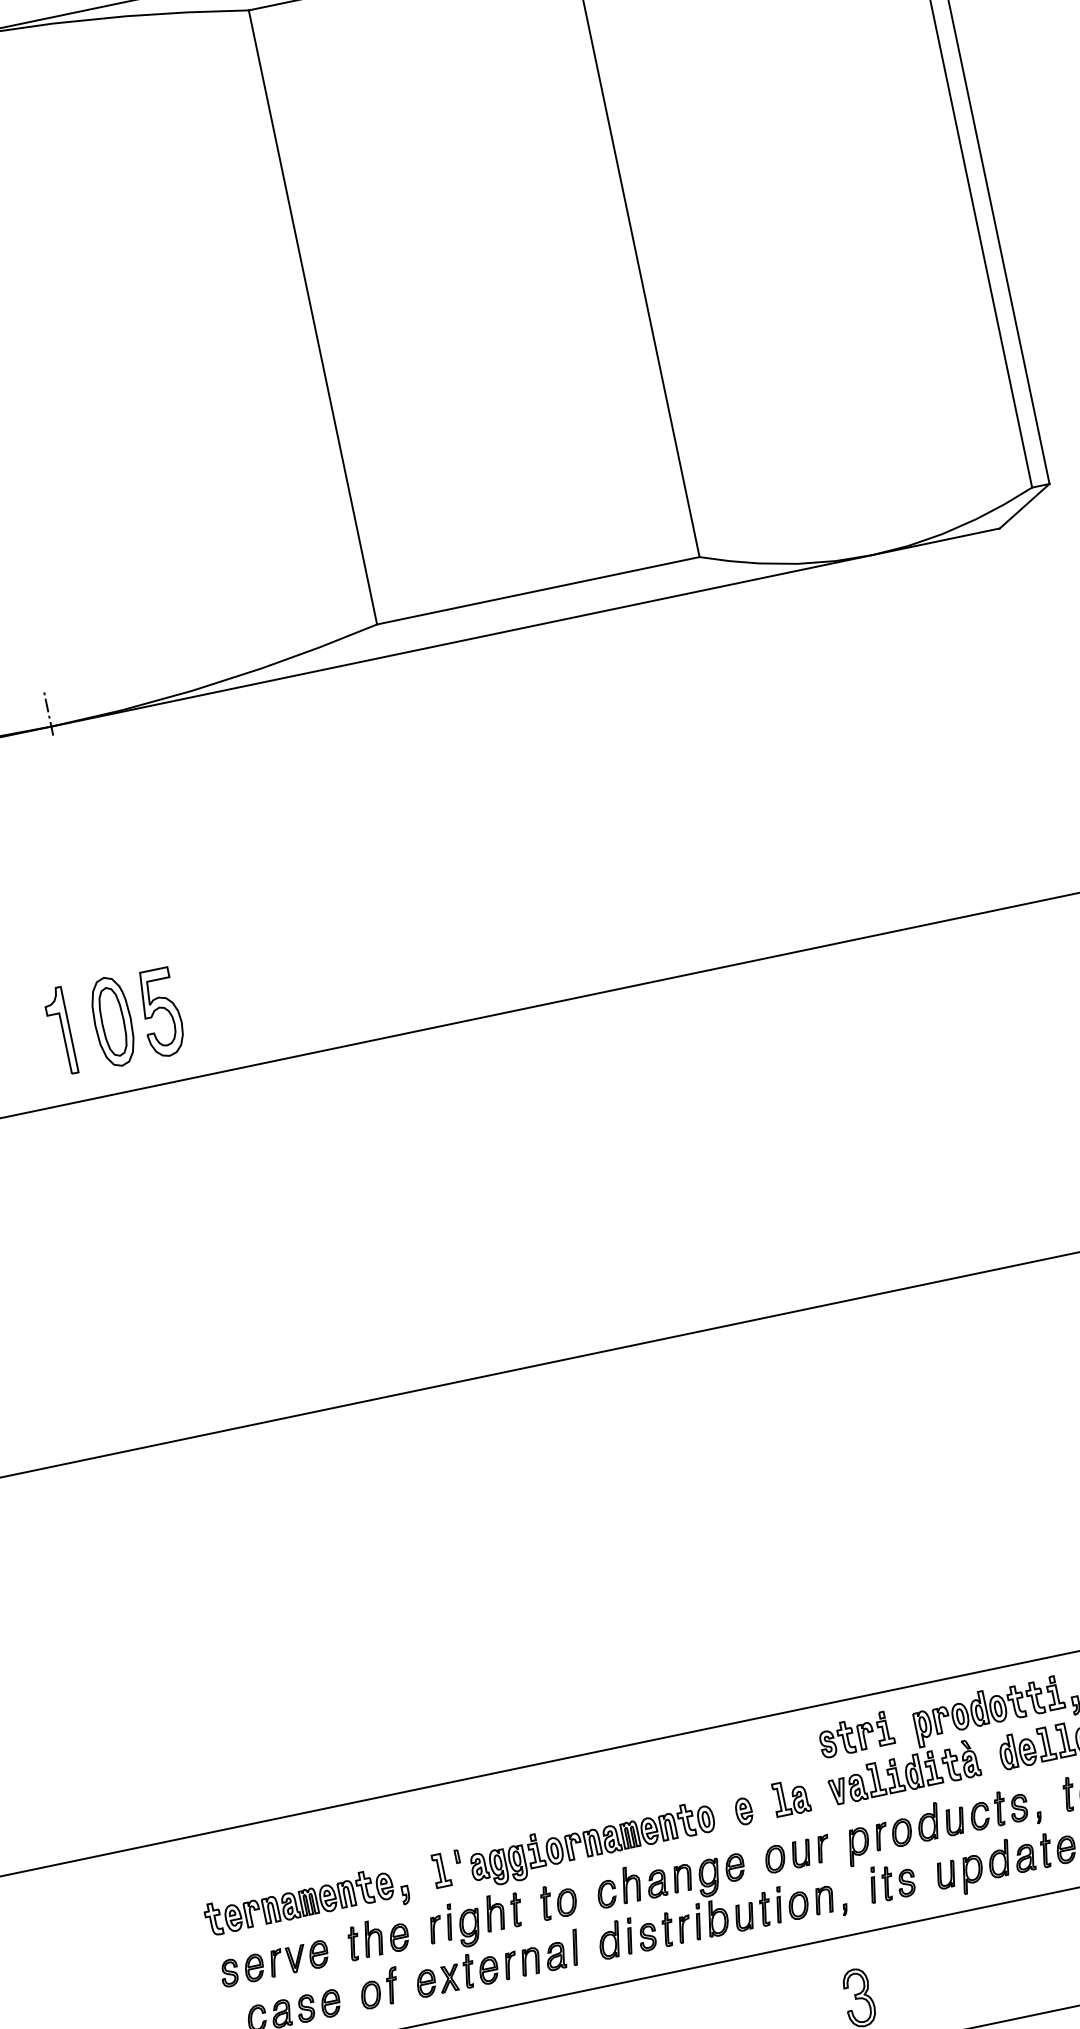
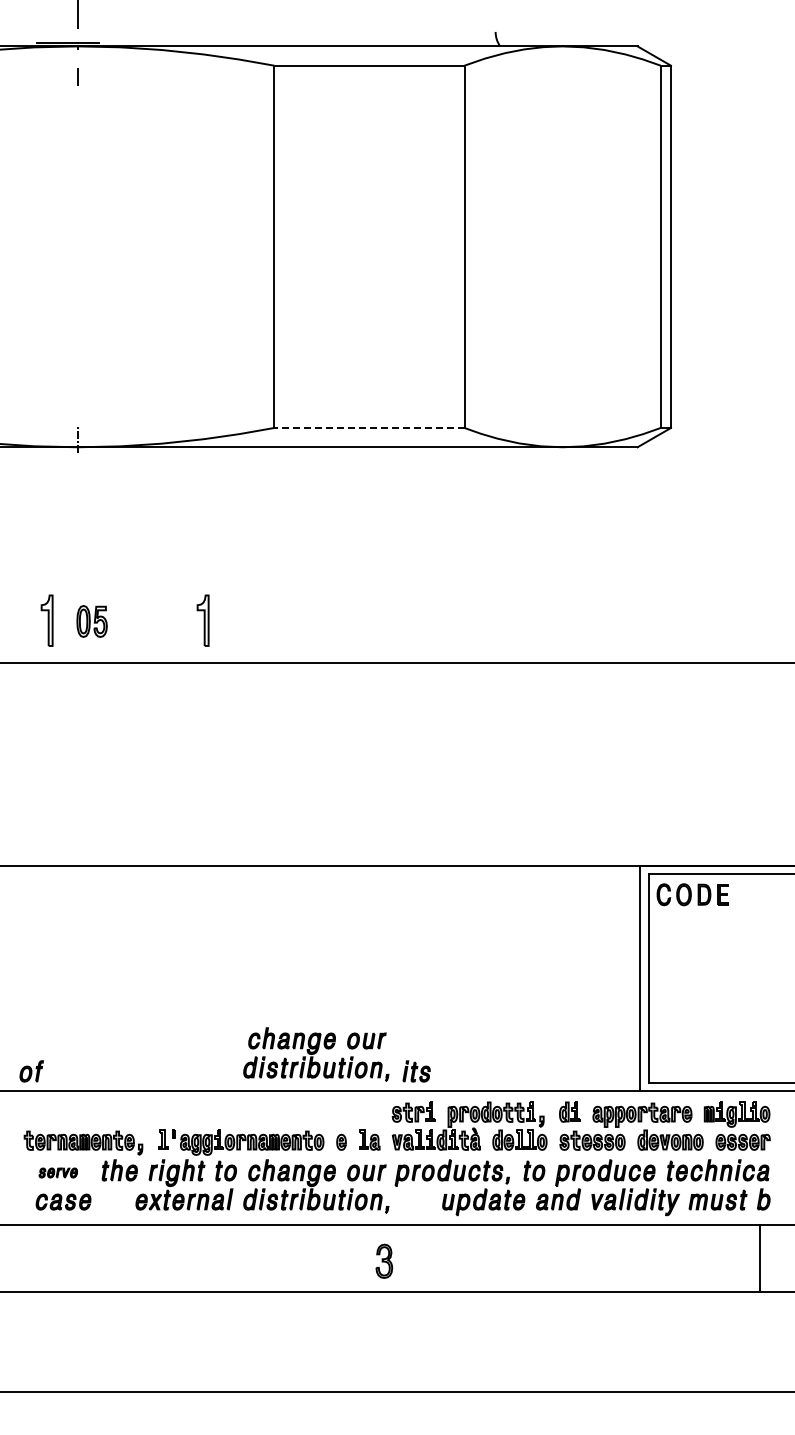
line: (536, 590) -> (368, 427), solid -> dashed
part: (323, 976) -> (202, 620), added
part: (135, 1017) -> (91, 621), size x0.6
part: (670, 1671) -> (316, 1054), added
part: (891, 1881) -> (416, 1071), moved
part: (275, 1962) -> (58, 1172), size x0.6
part: (379, 1988) -> (31, 1071), moved

